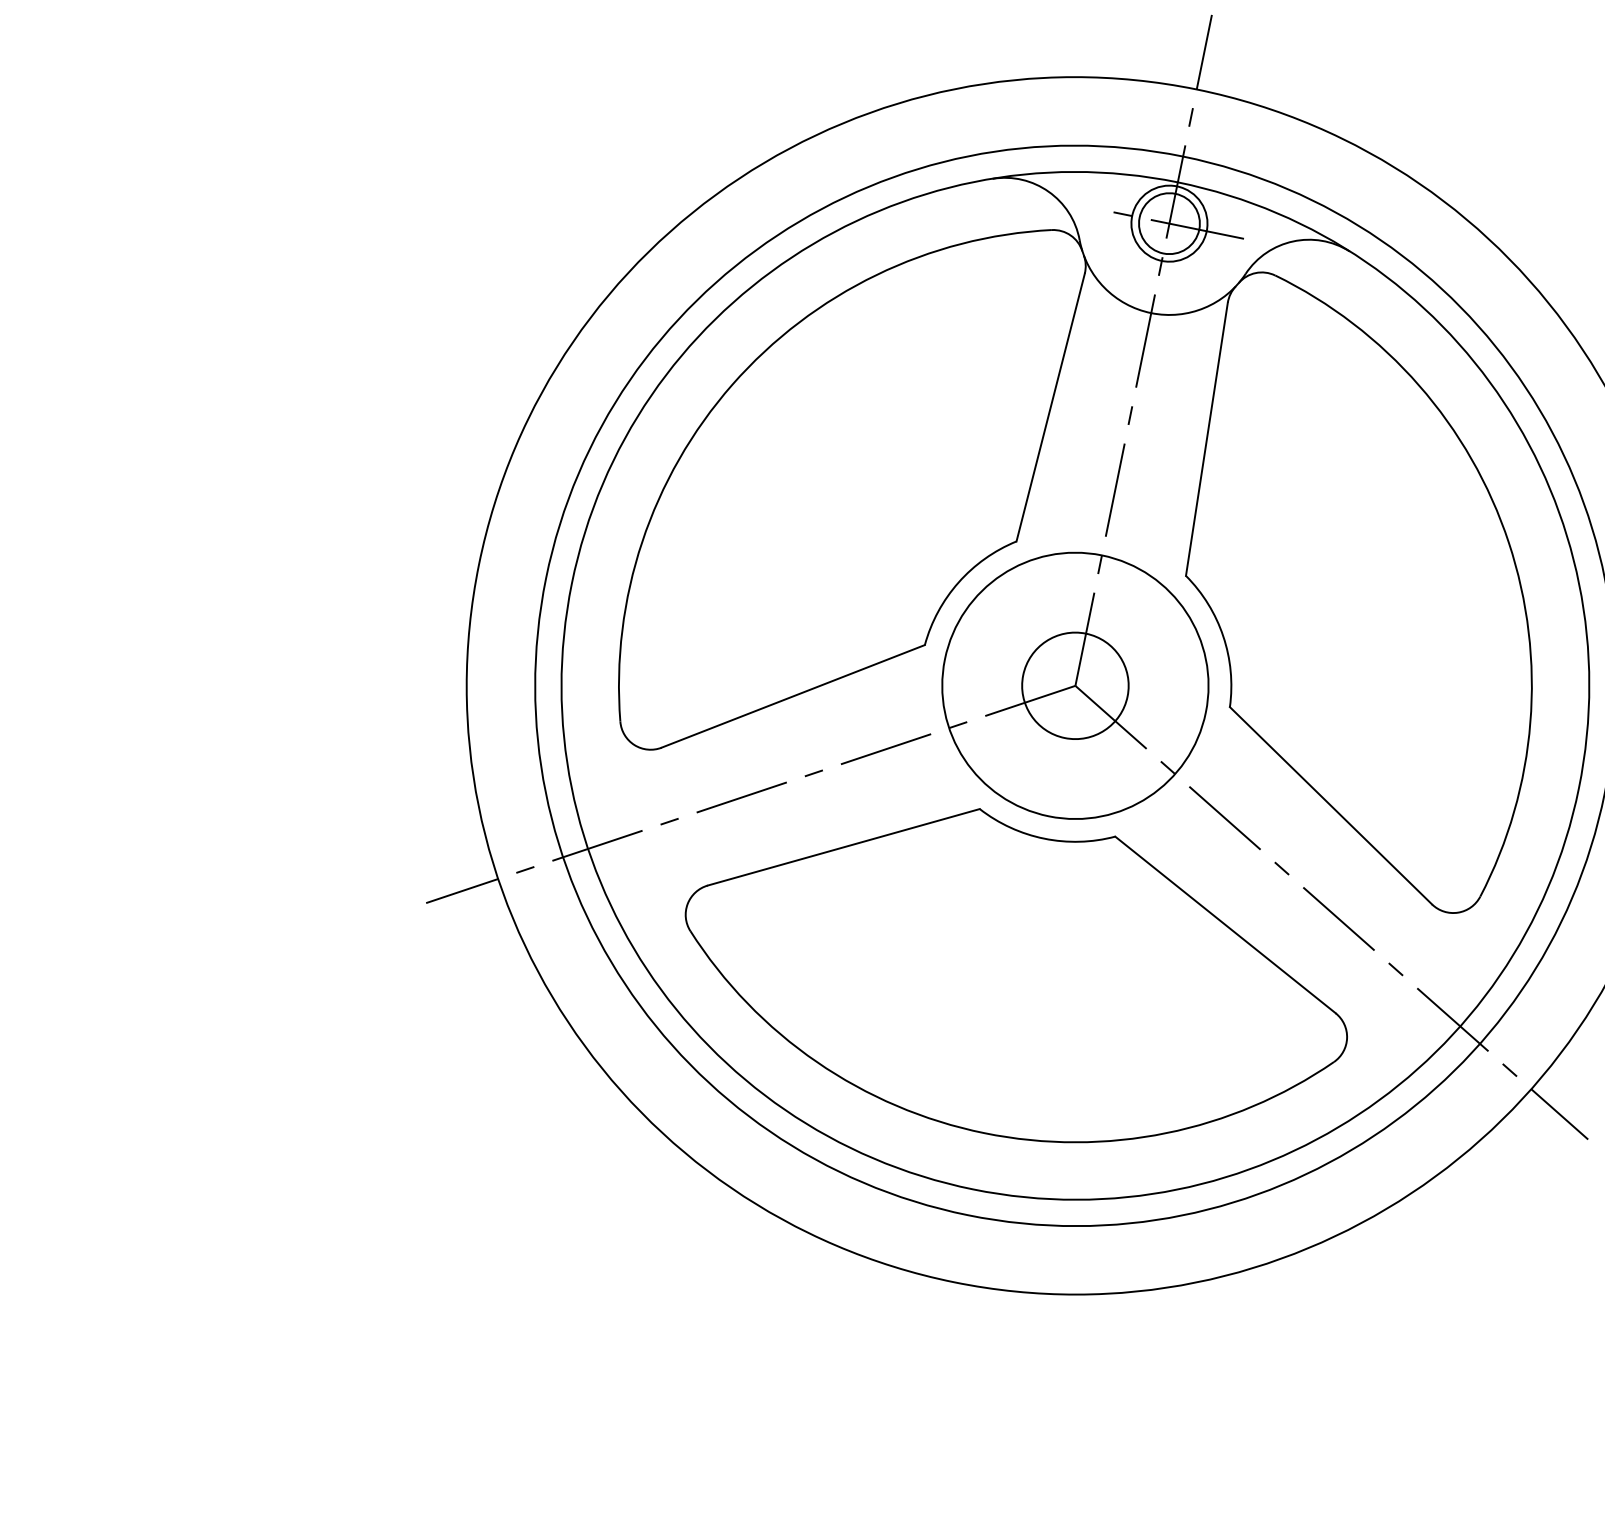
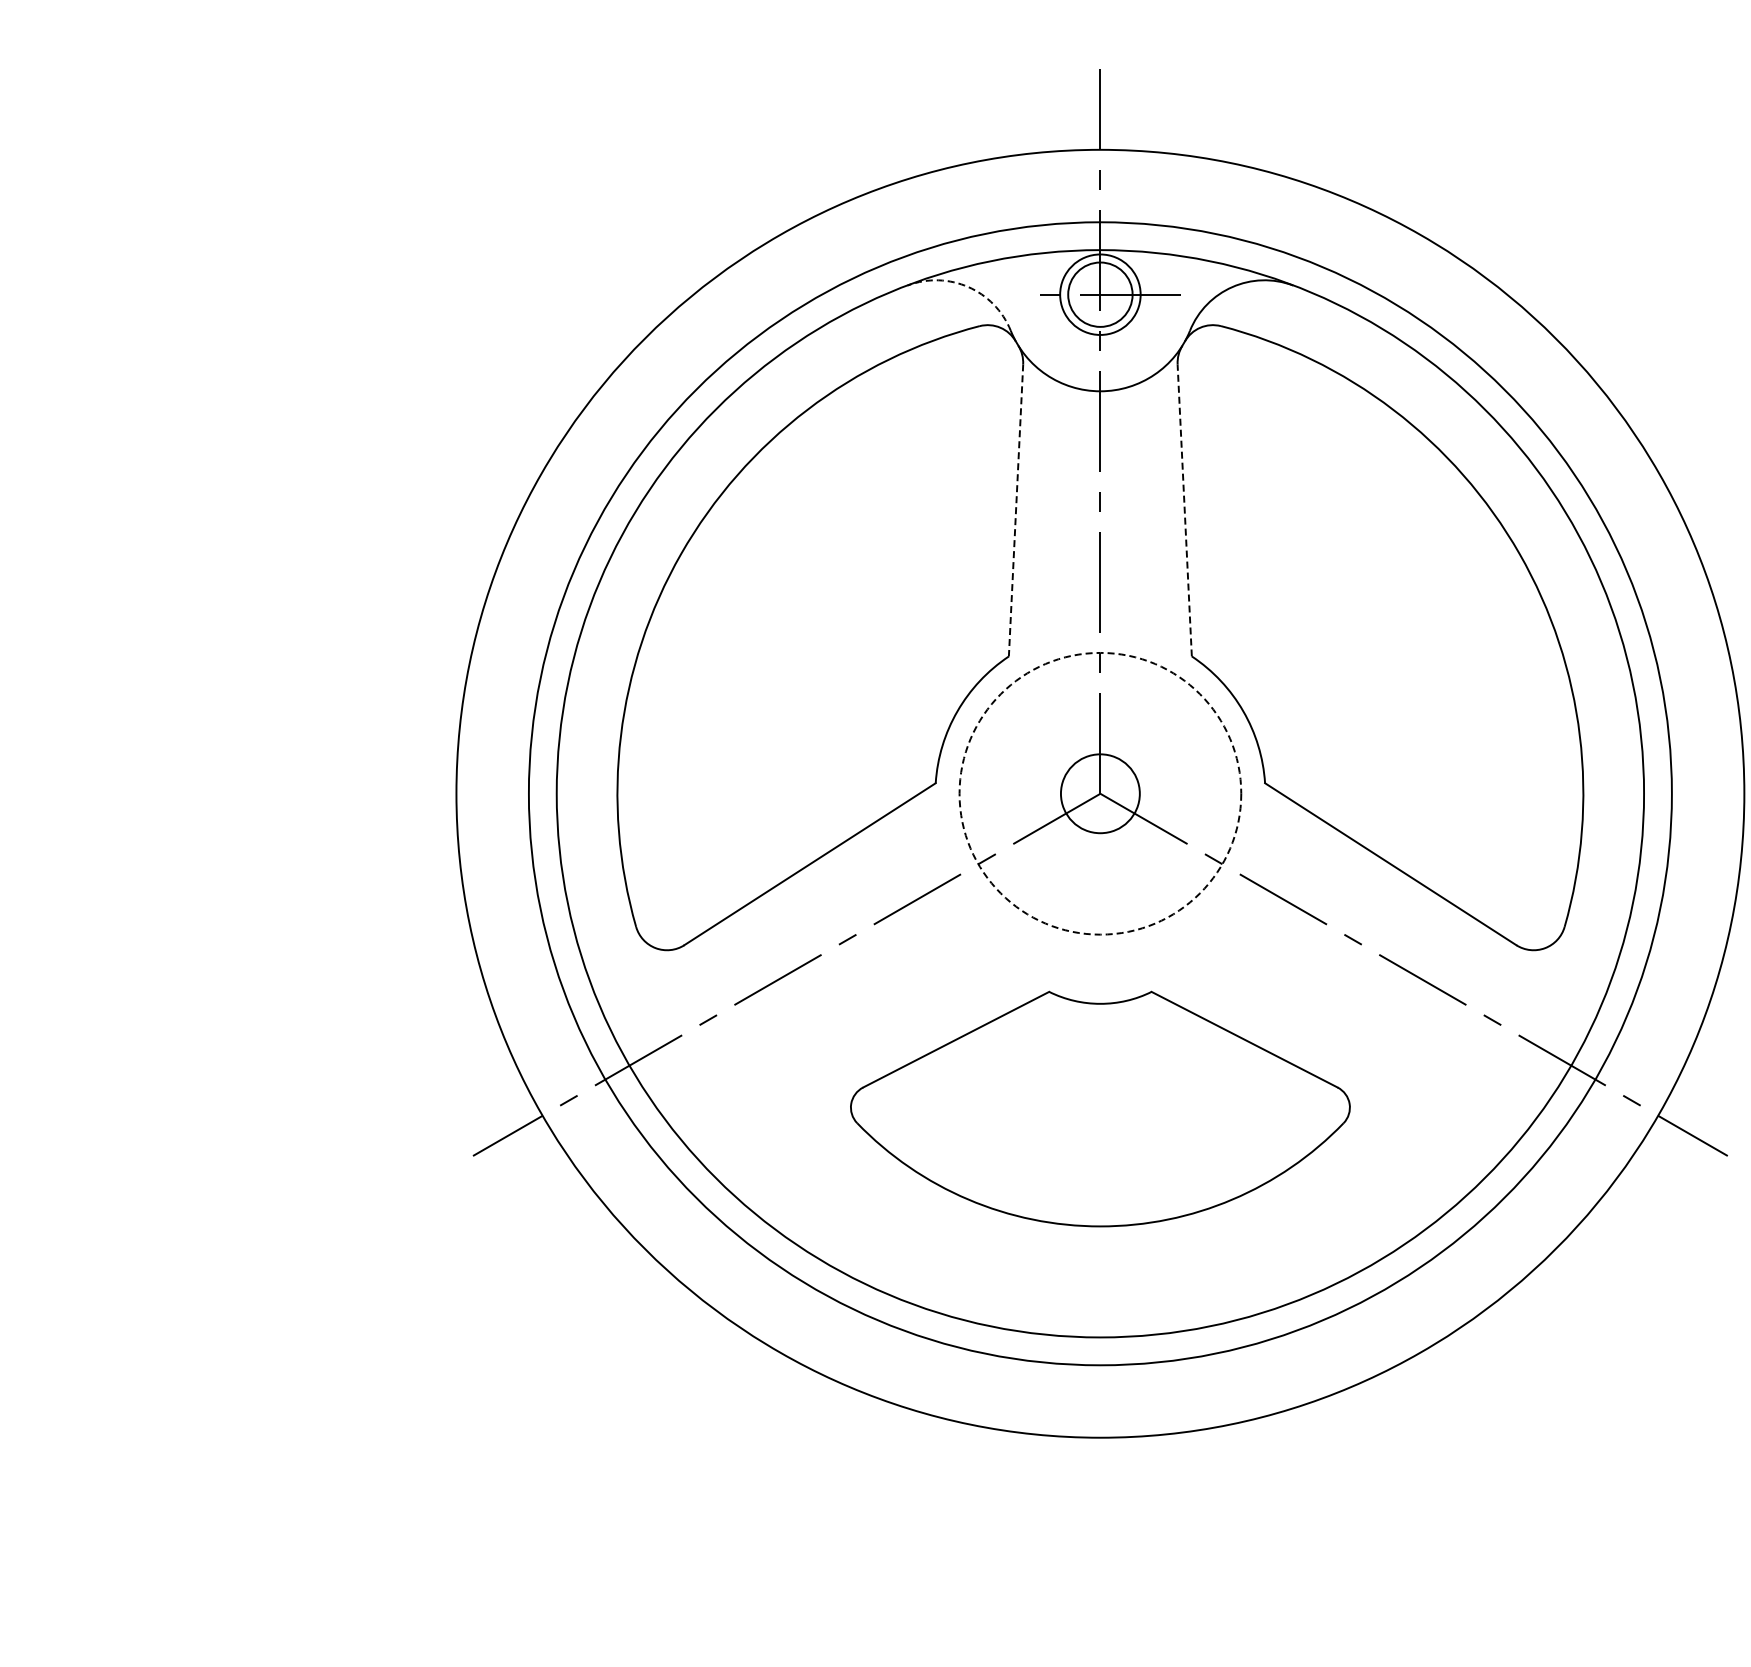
arc: (1048, 192) -> (968, 287), solid -> dashed
line: (1051, 407) -> (1016, 510), solid -> dashed
line: (1206, 438) -> (1184, 509), solid -> dashed
circle: (1075, 685) -> (1100, 793), size x0.7
circle: (1075, 685) -> (1100, 793), solid -> dashed
part: (1016, 977) -> (1100, 1108), size x0.7

